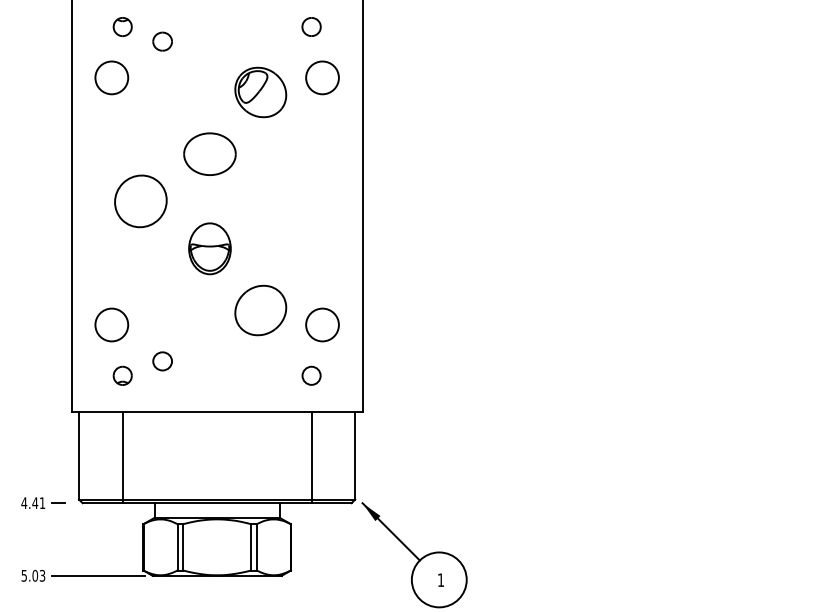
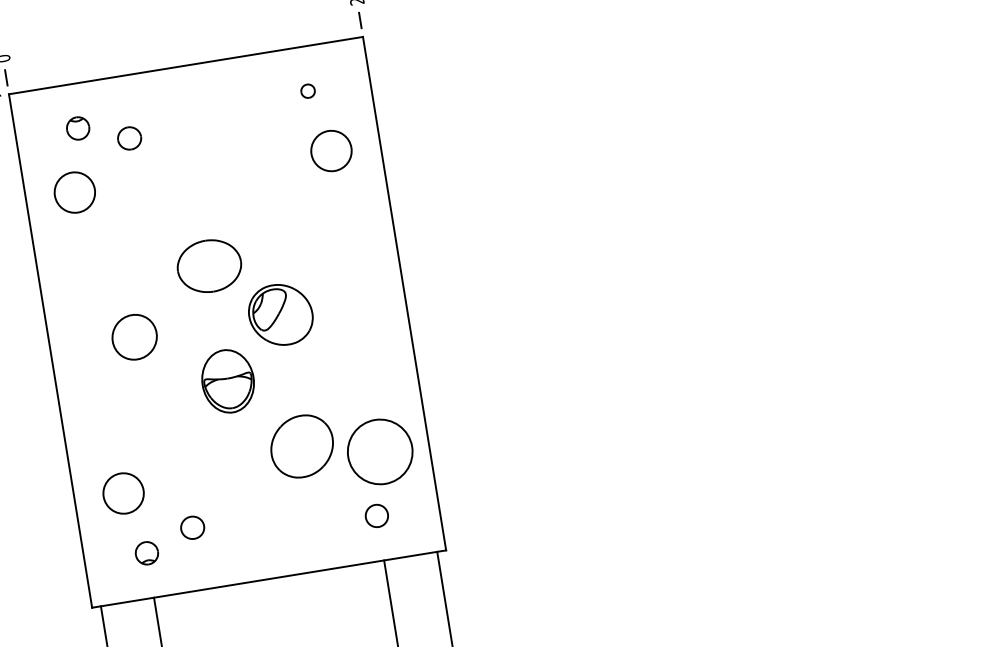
part: (311, 26) -> (307, 90), size x0.6
part: (260, 92) -> (280, 314), moved
part: (140, 201) -> (134, 337), size x0.7
circle: (322, 324) -> (380, 451), size x1.6

